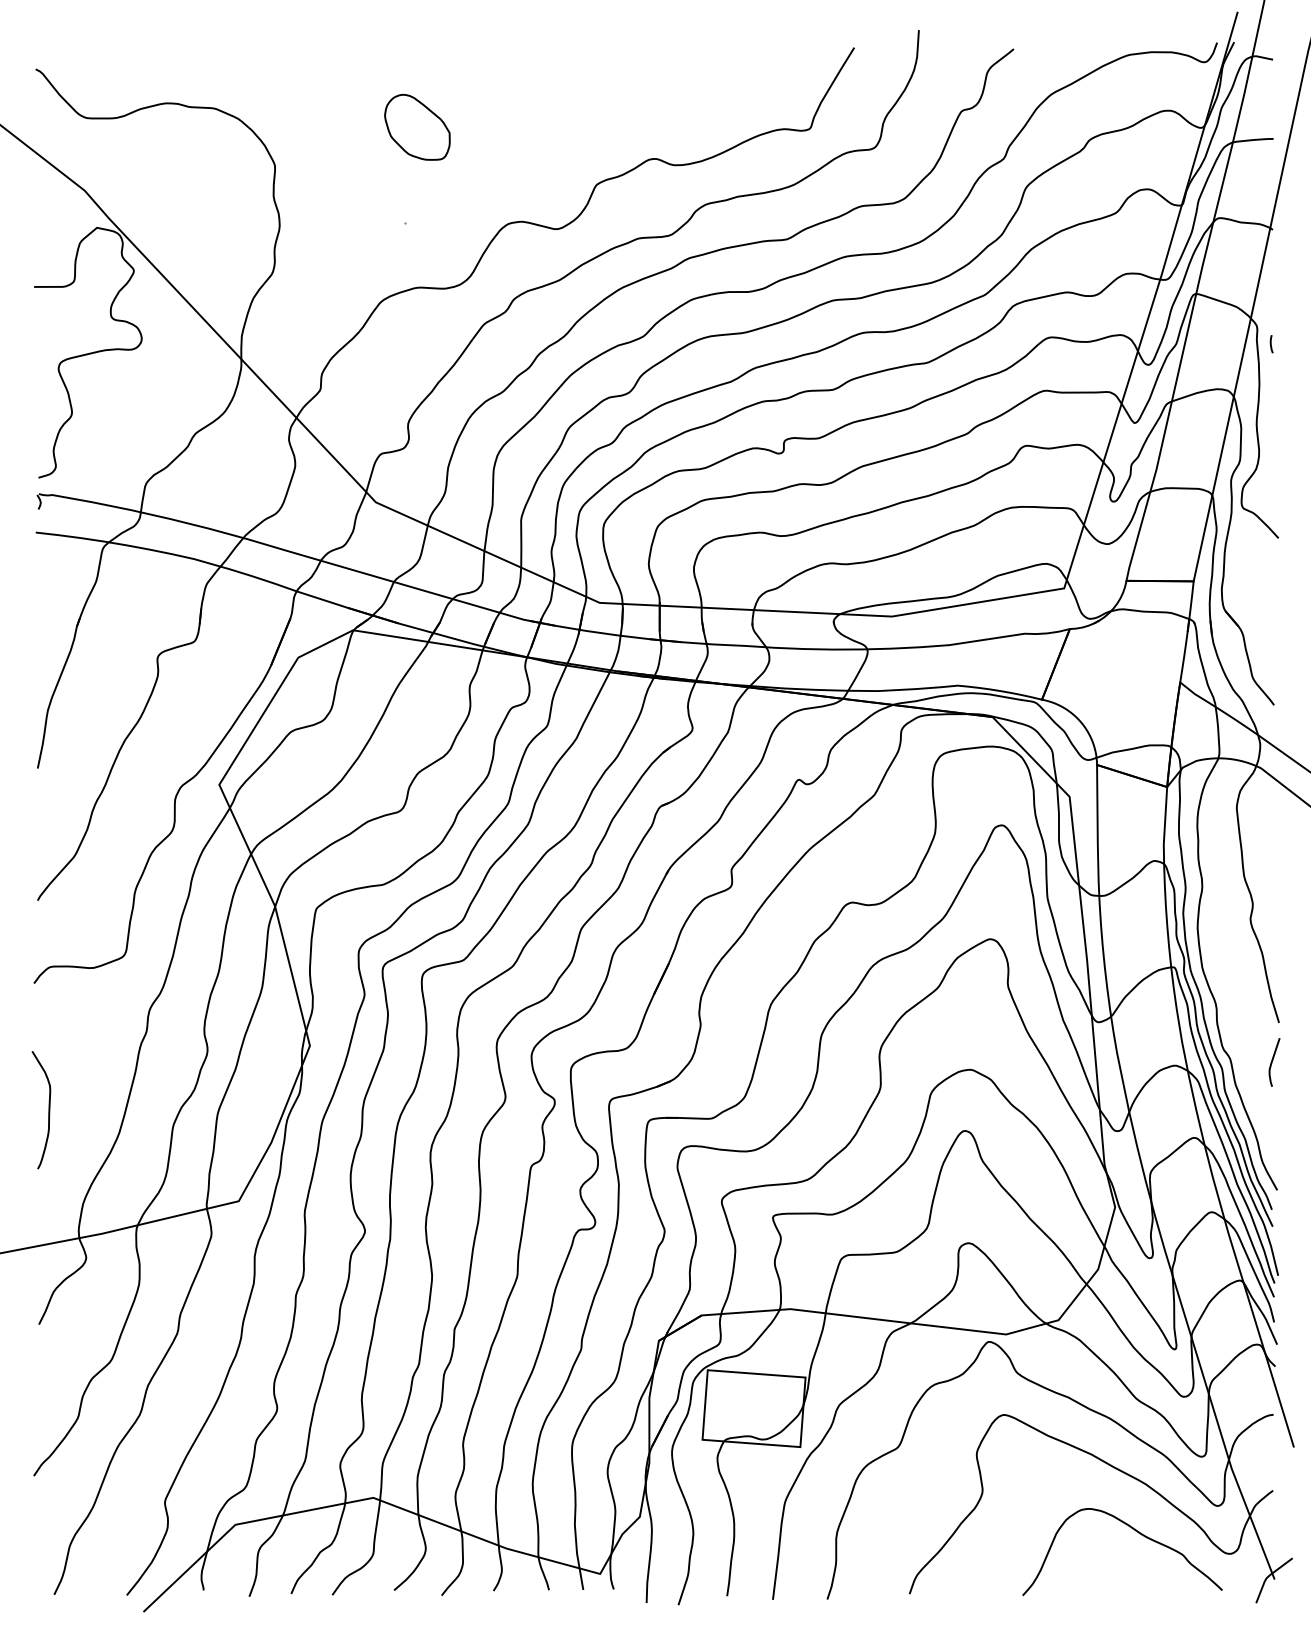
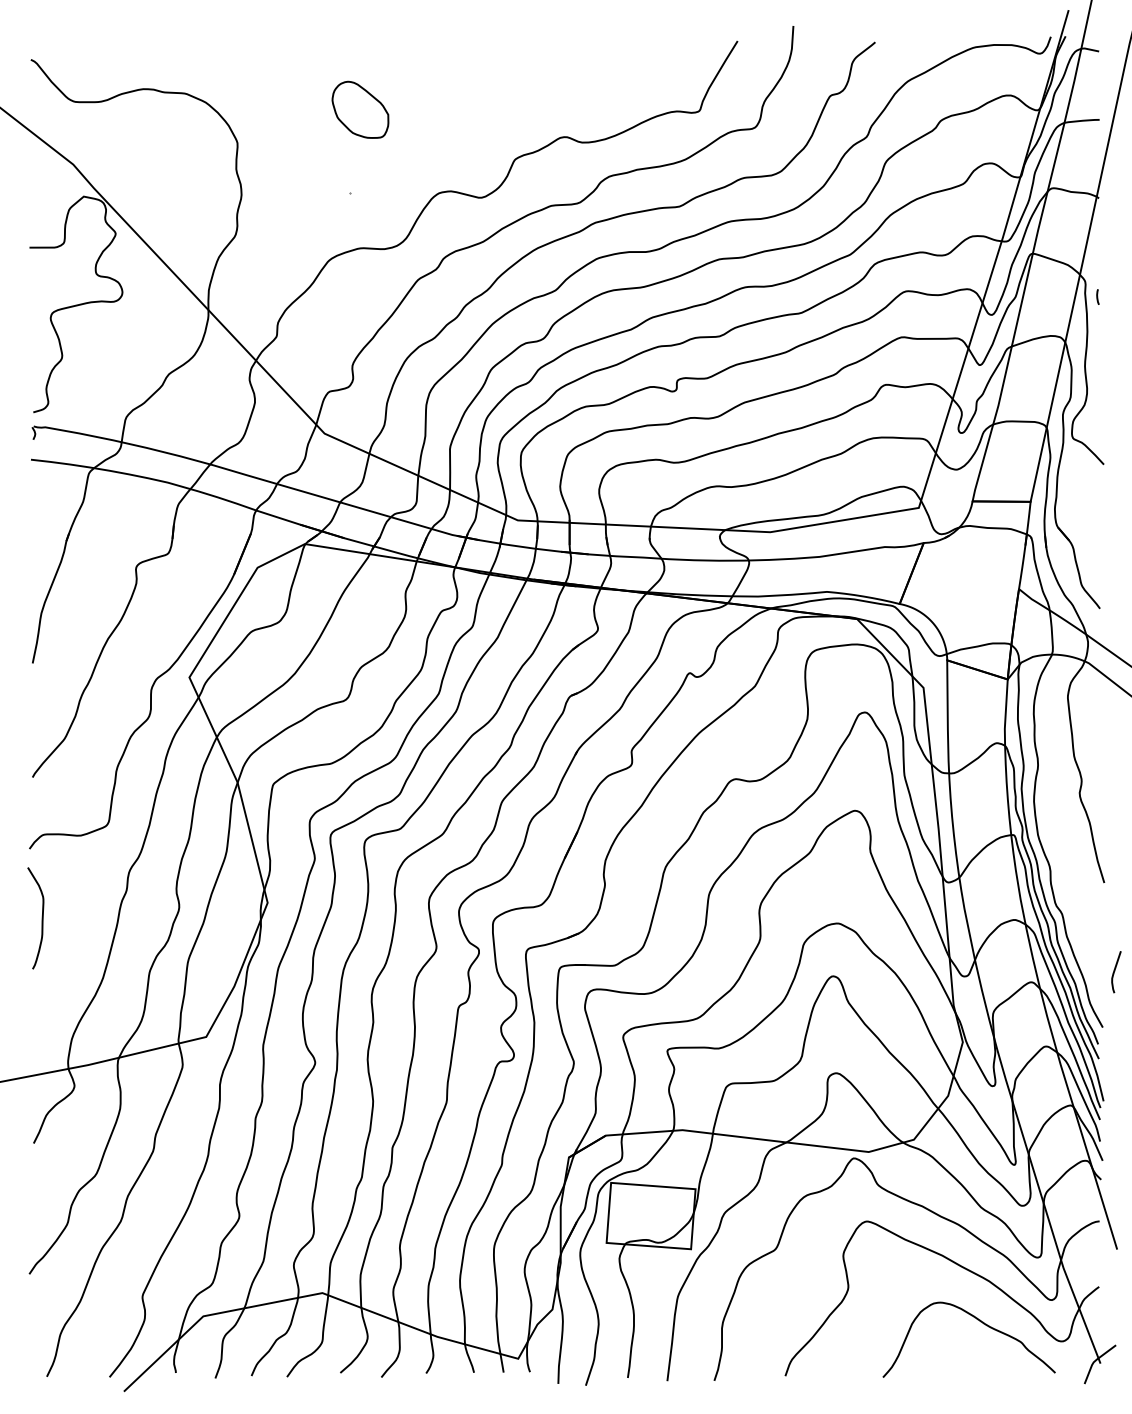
curve: (1273, 1061) -> (1115, 971), moved
curve: (47, 1110) -> (41, 918), moved

